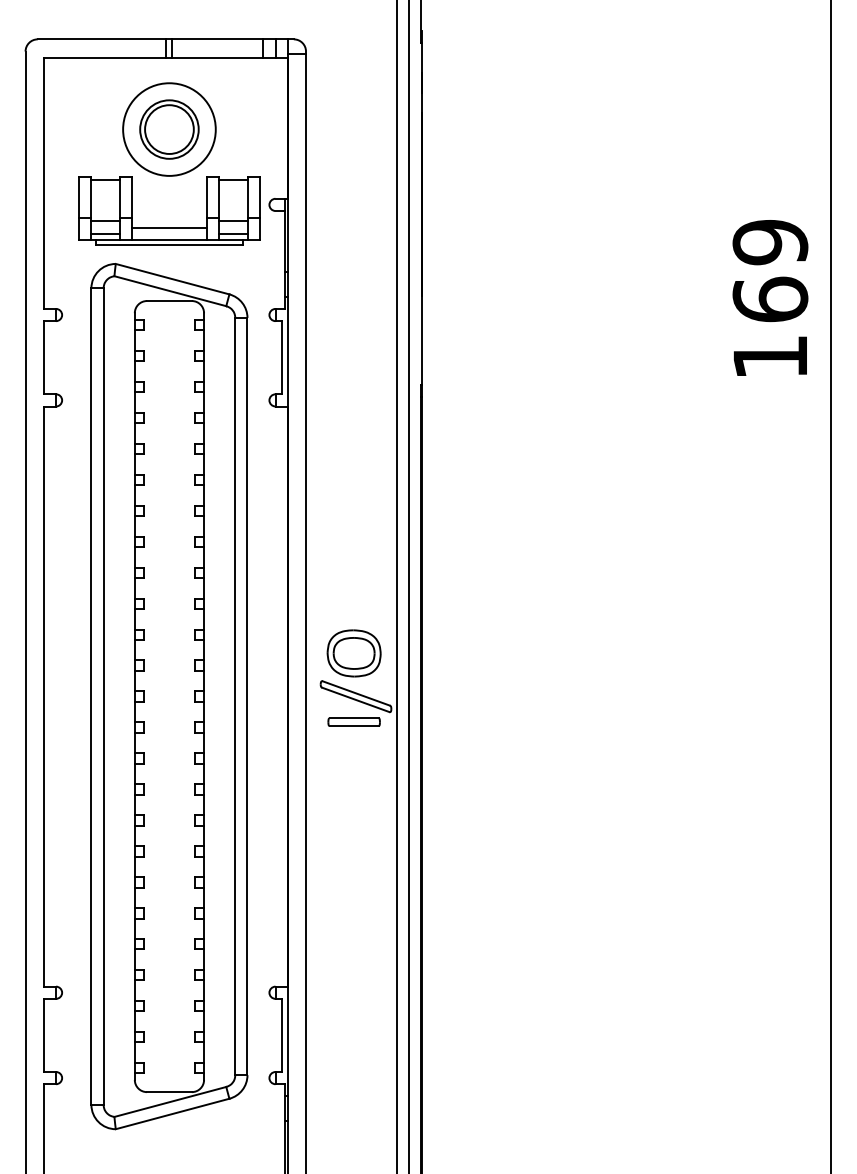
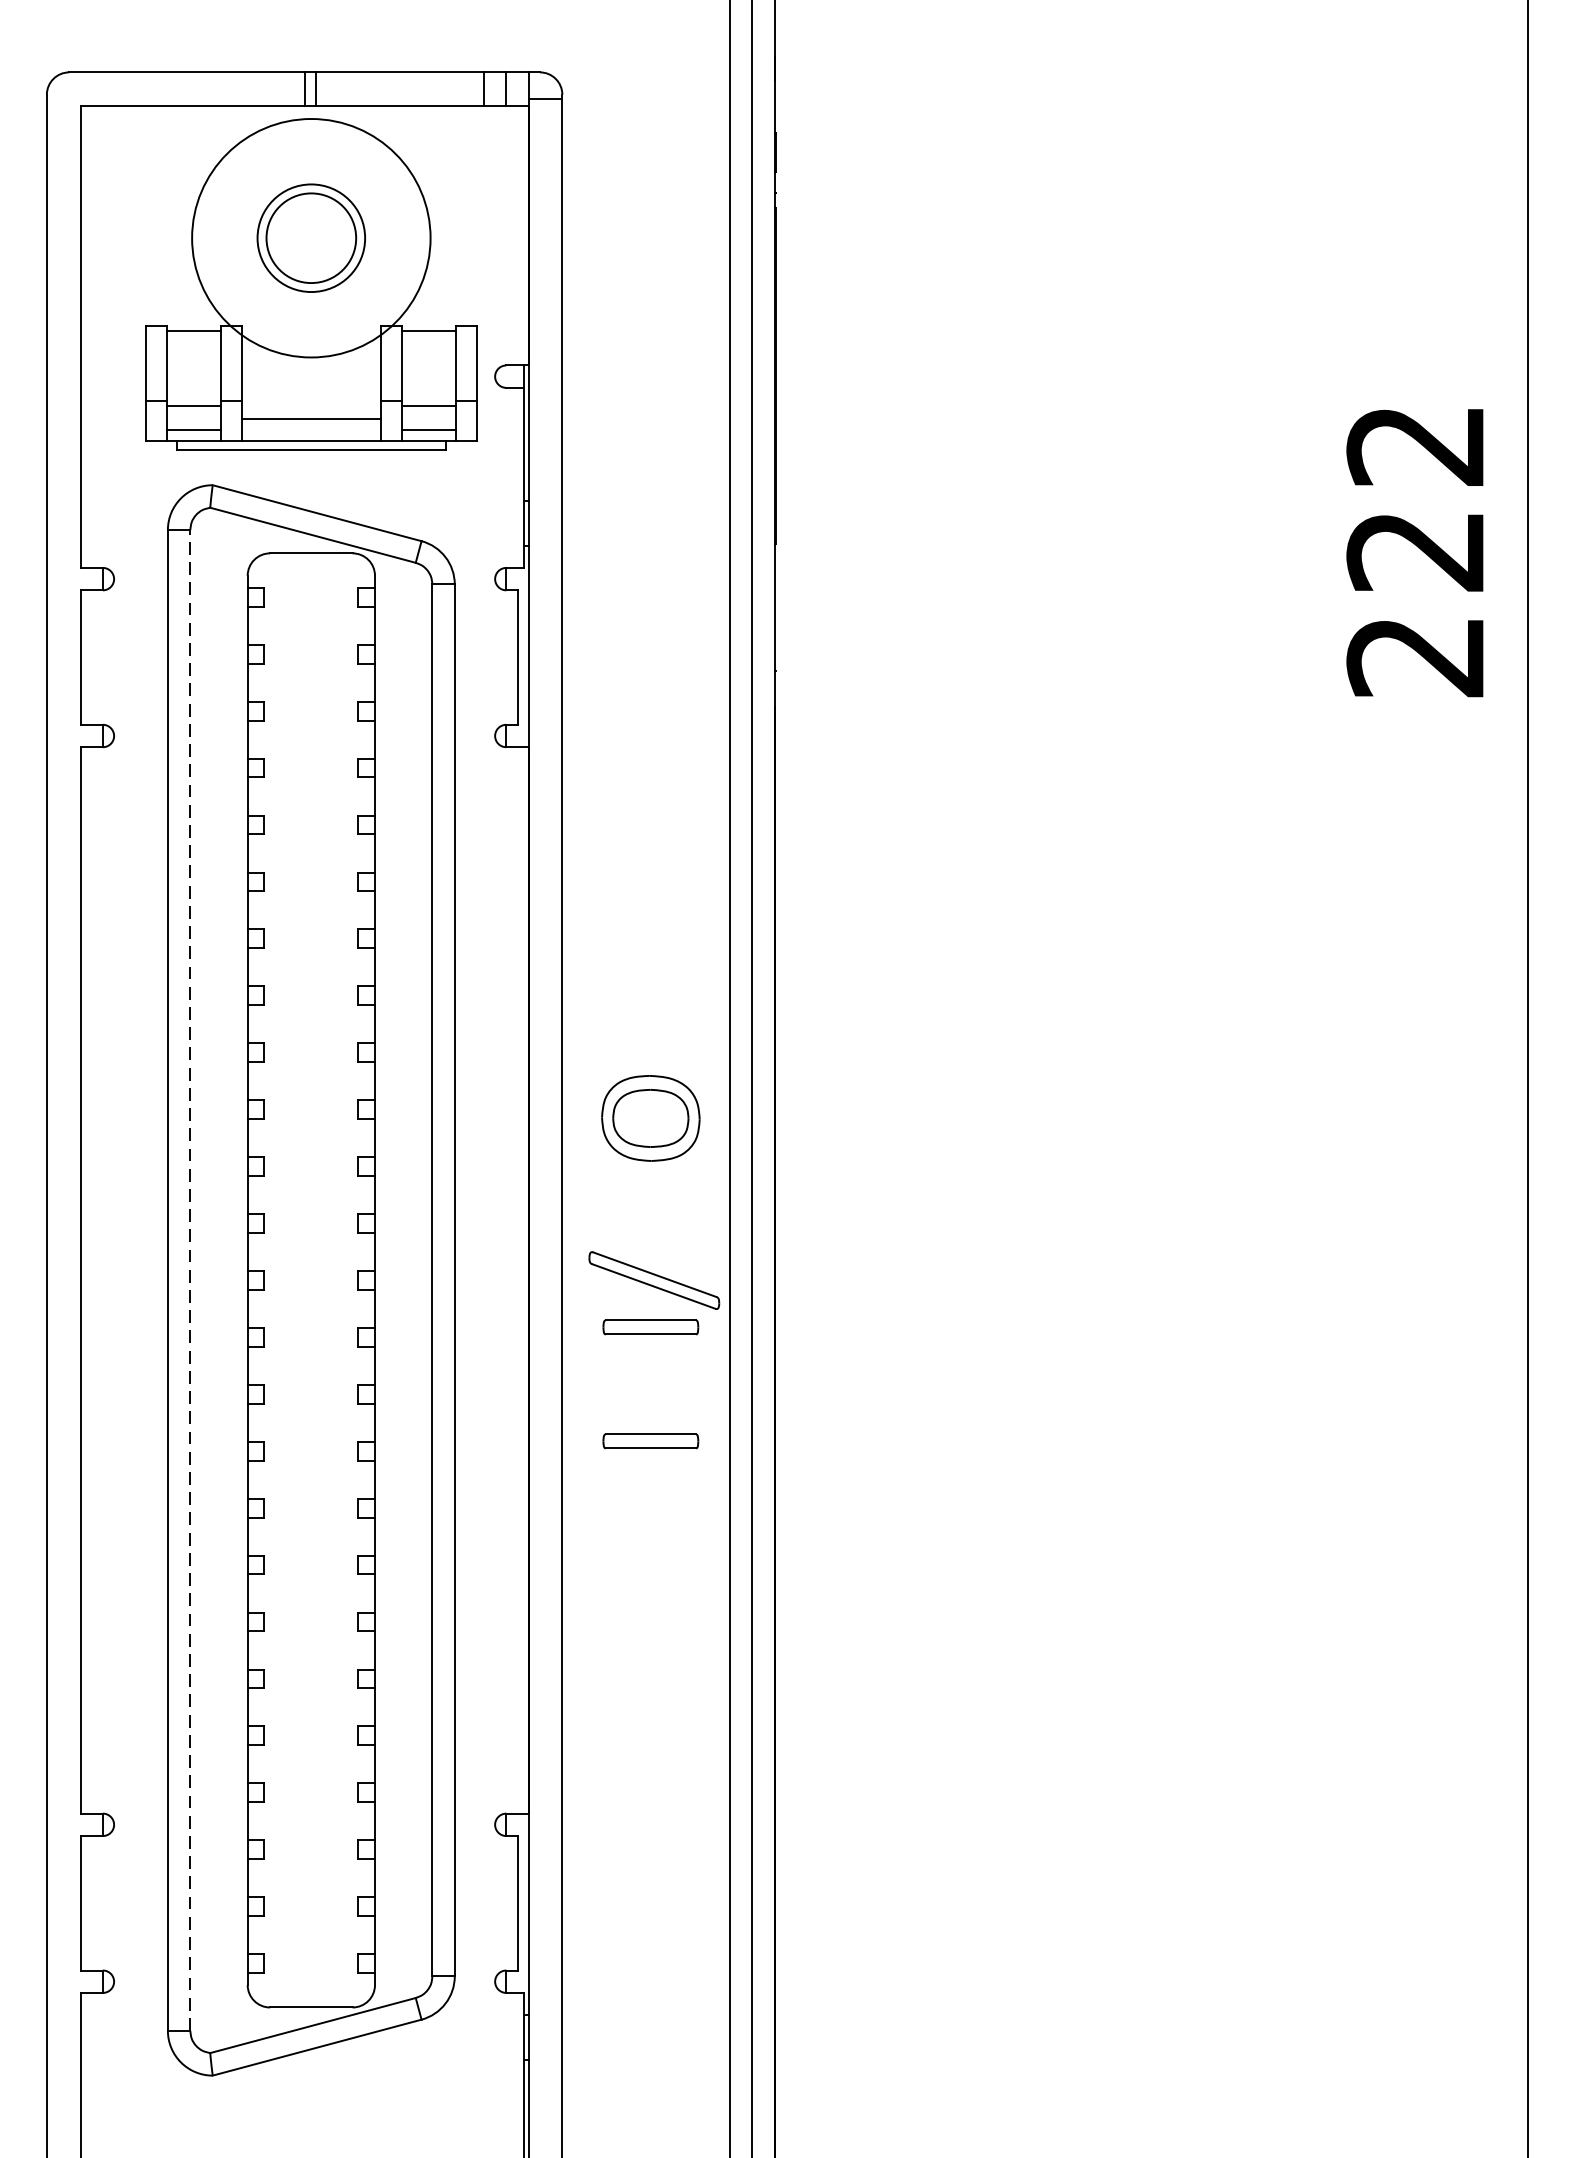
circle: (169, 129) -> (311, 238), size x1.4
text: (770, 299) -> (1416, 550), 169 -> 222
part: (353, 653) -> (649, 1118), moved
line: (103, 696) -> (190, 1280), solid -> dashed
part: (353, 783) -> (649, 1440), added

